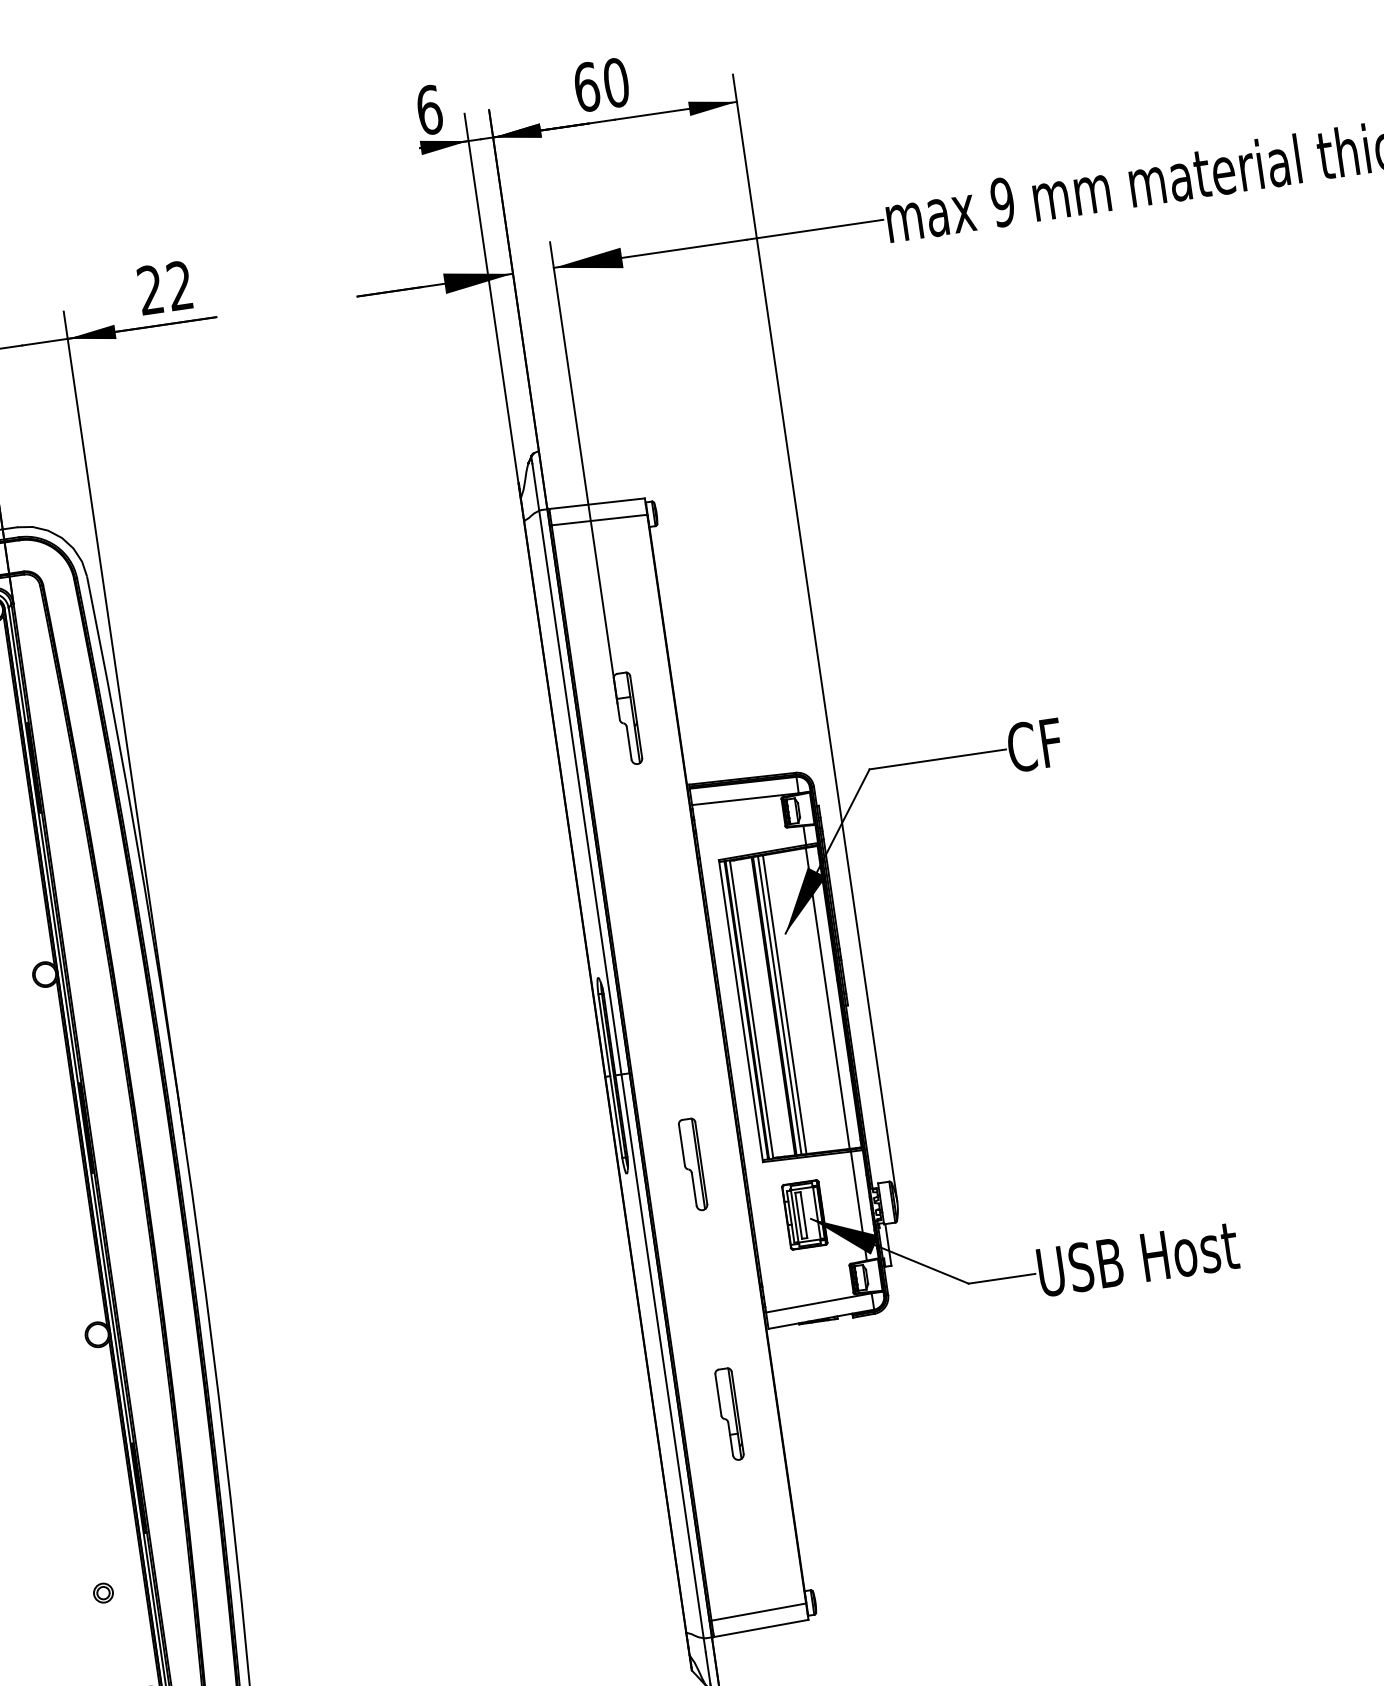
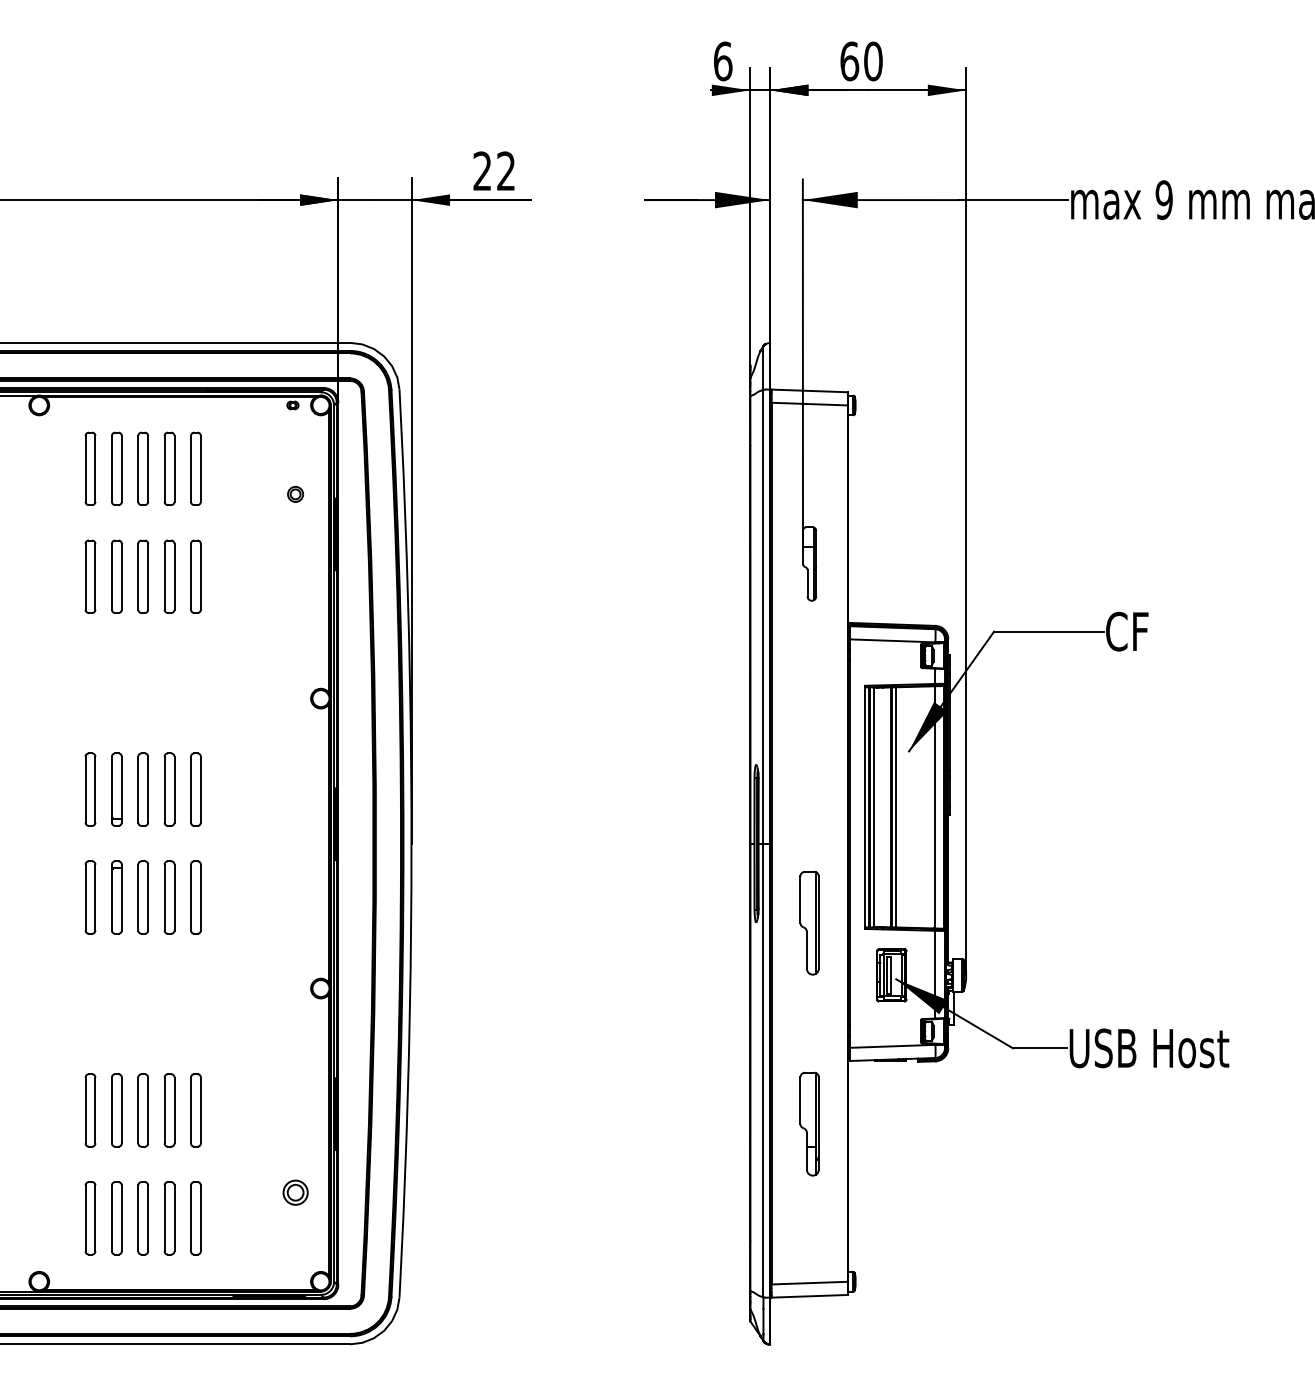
line: (785, 1004) -> (900, 807), removed
part: (692, 1164) -> (809, 922), size x1.4
part: (729, 1413) -> (809, 1123), size x1.4
part: (103, 1592) -> (295, 1192), size x1.6

